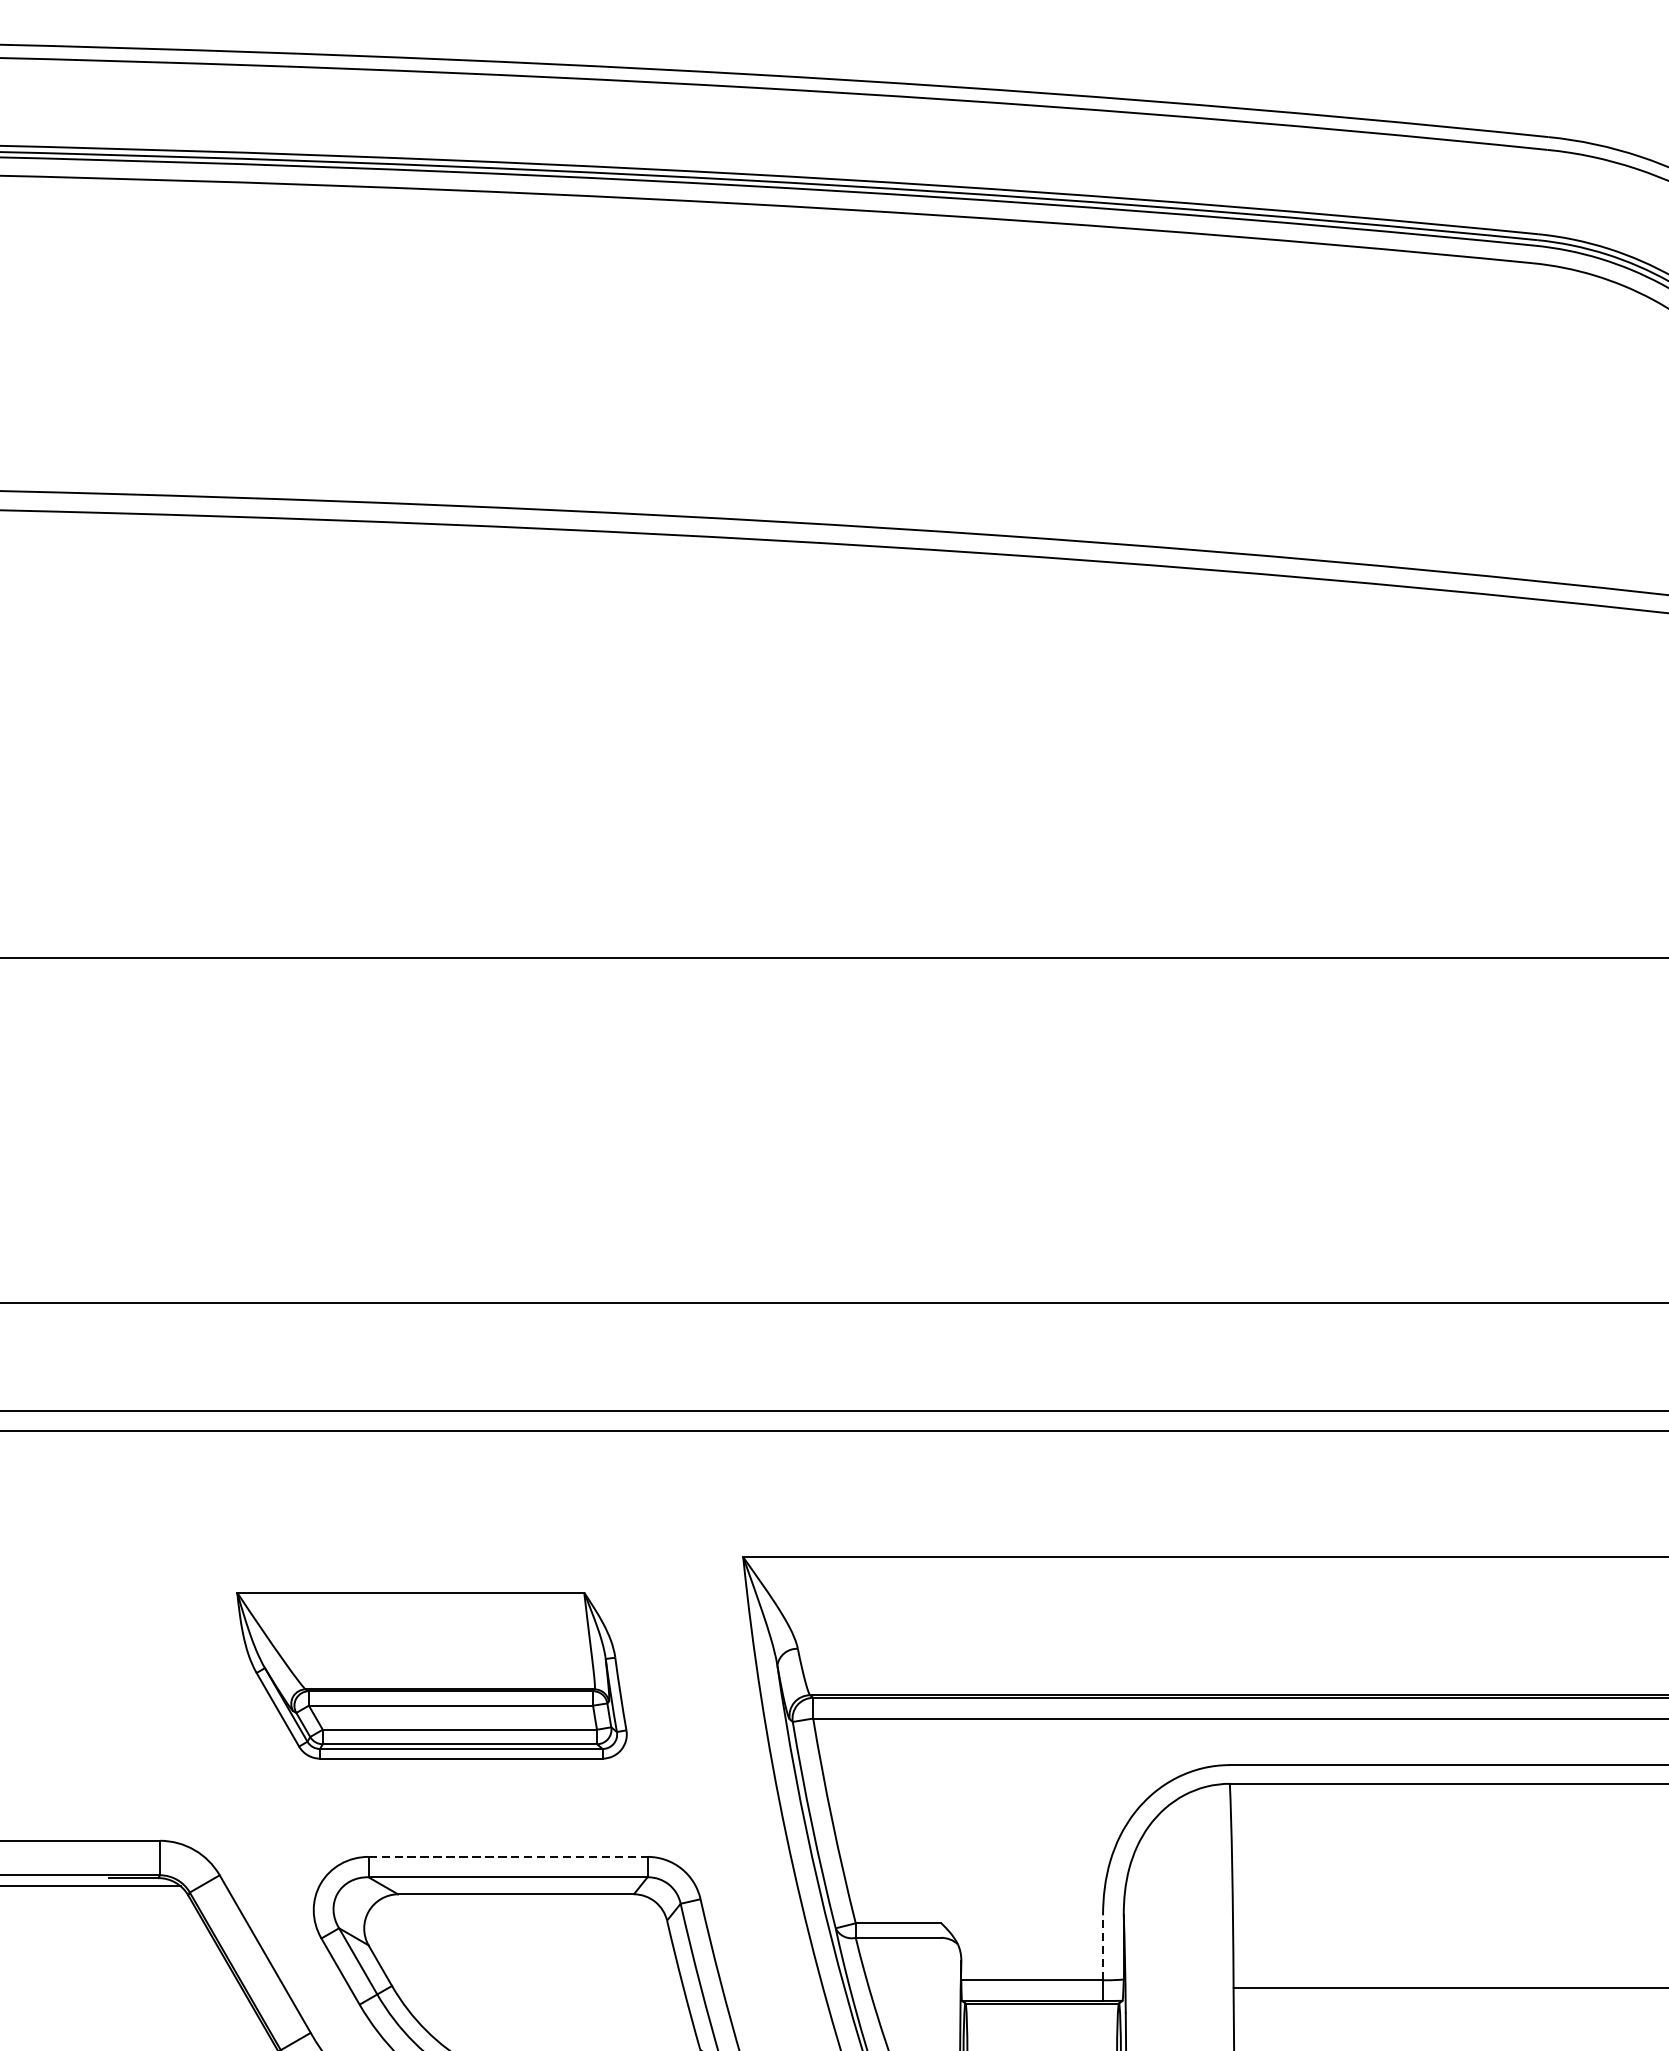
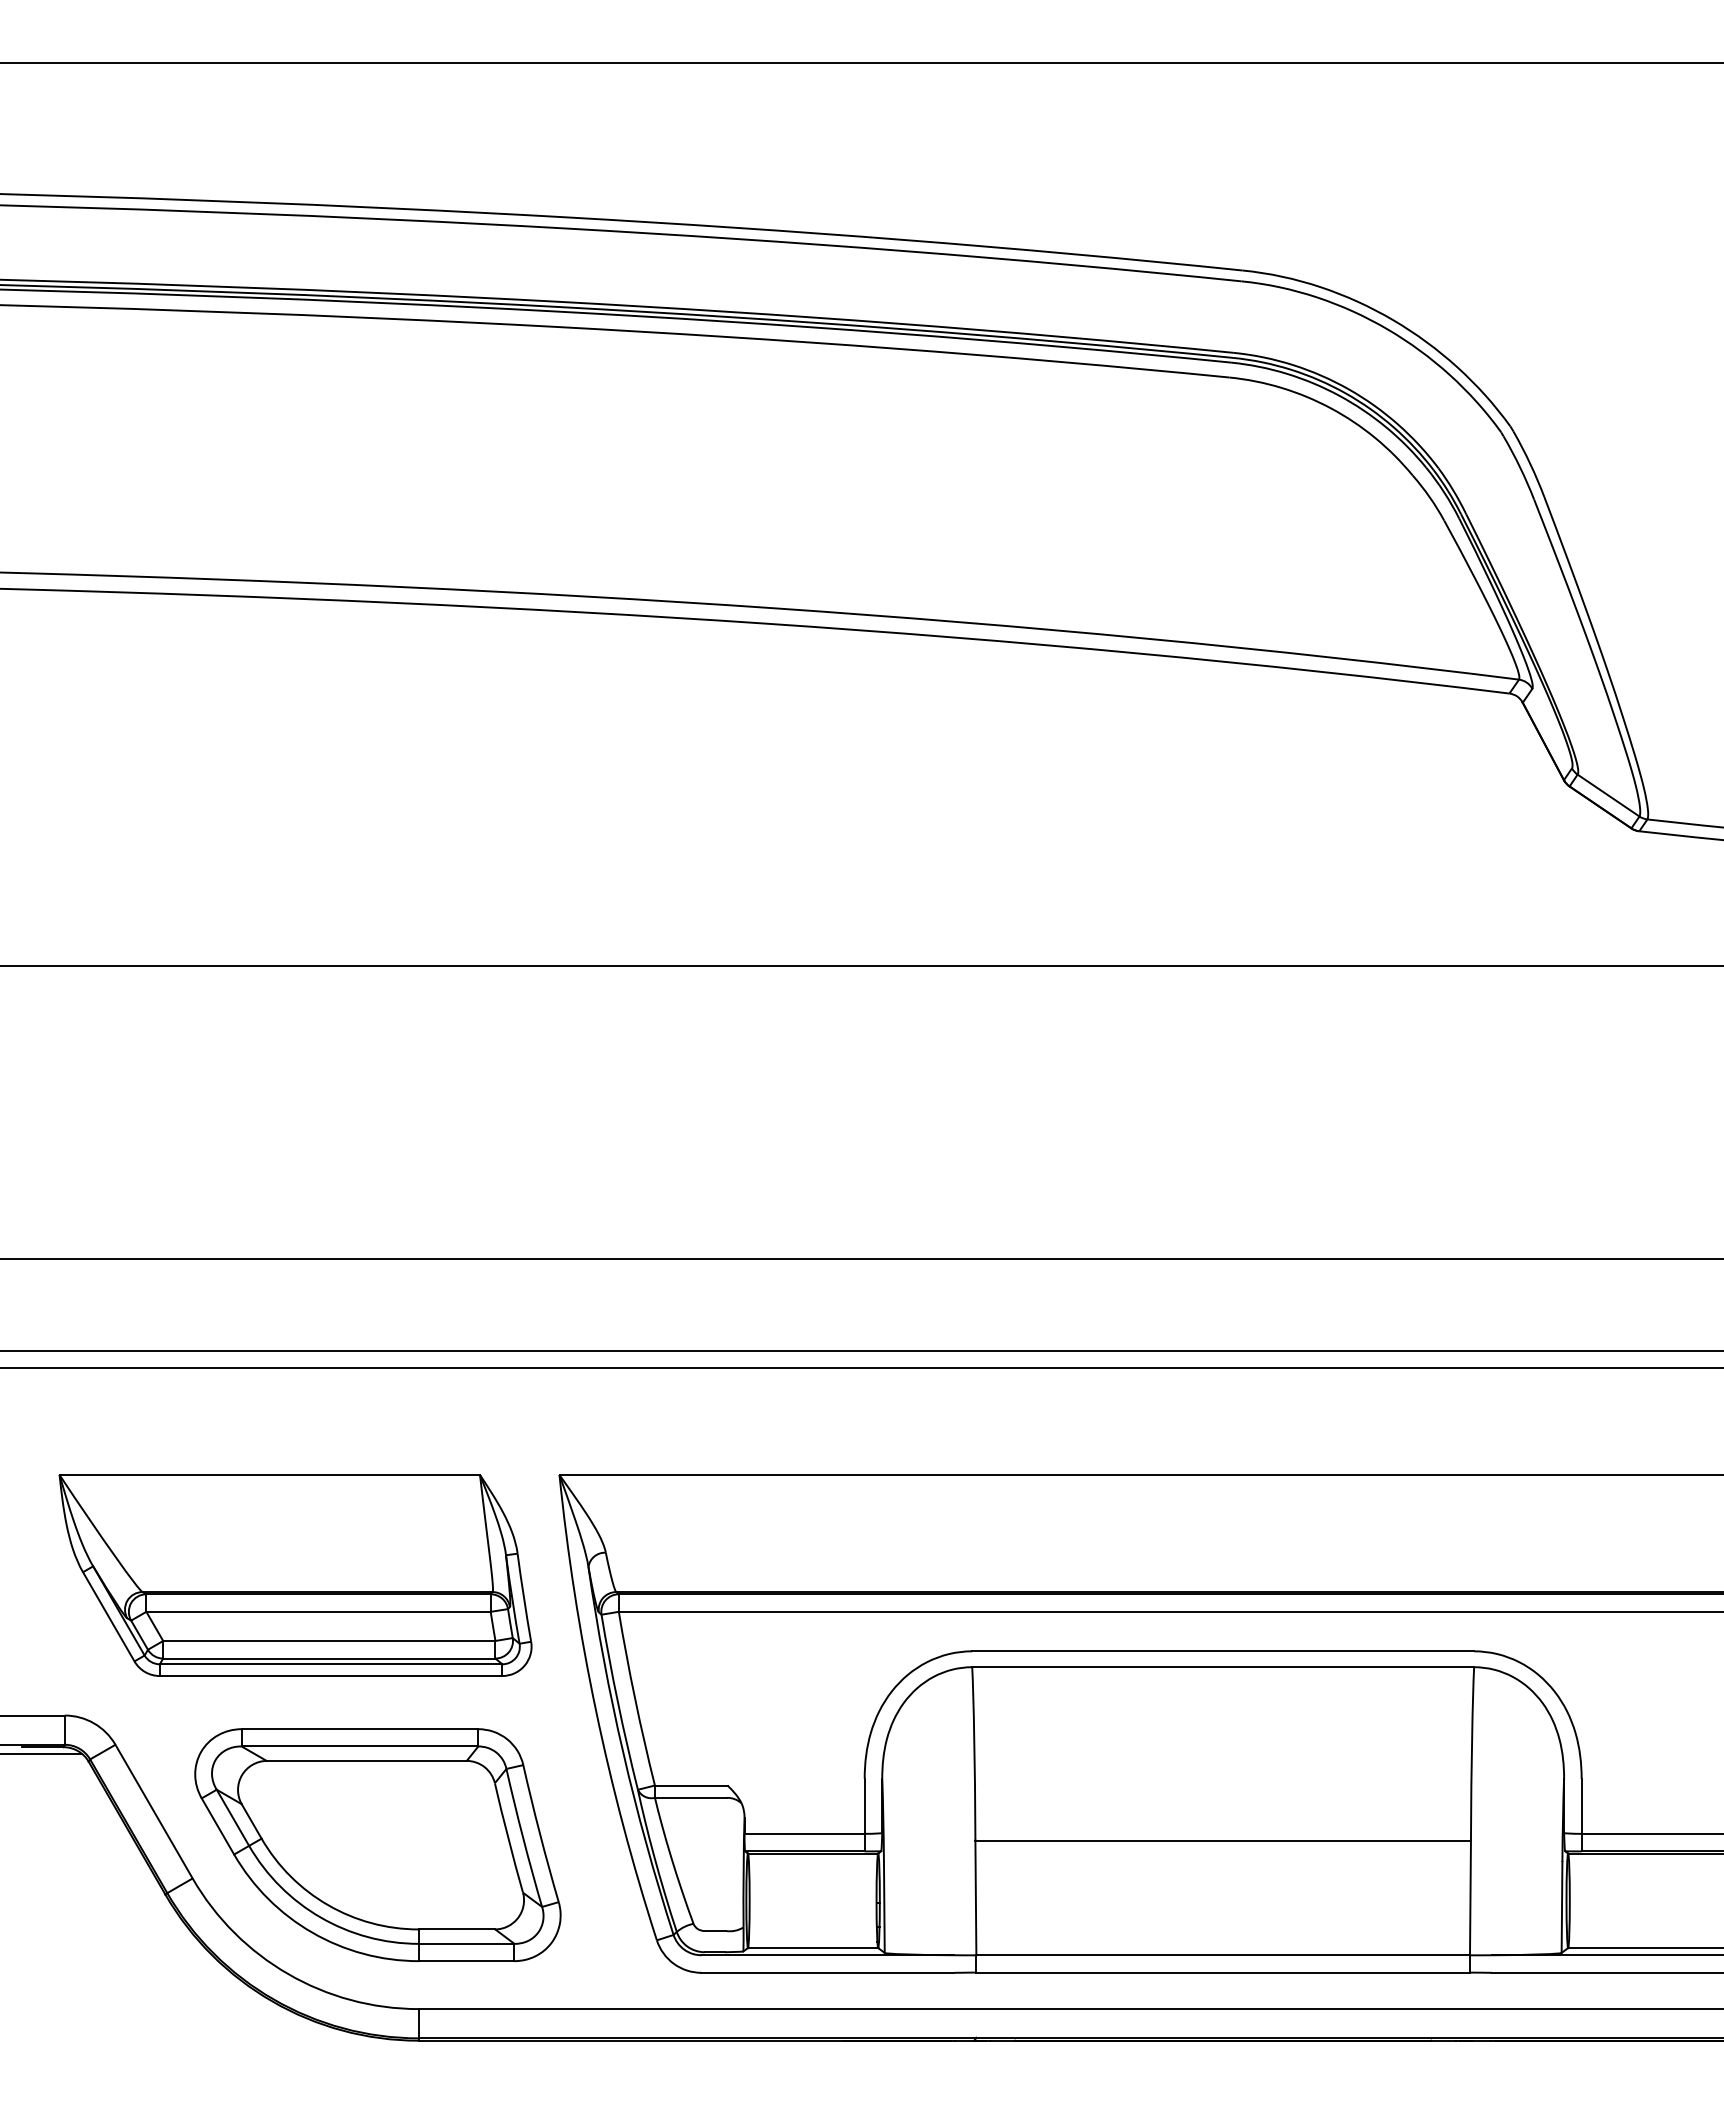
part: (431, 1675) -> (295, 1575), size x1.43
line: (508, 1857) -> (360, 1729), dashed -> solid
line: (1102, 1948) -> (864, 1806), dashed -> solid

